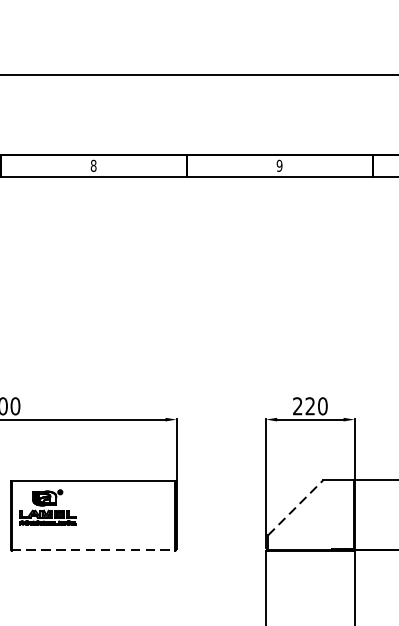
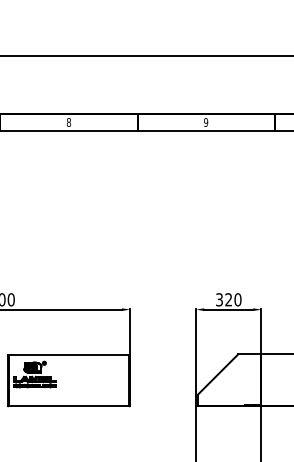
text: (297, 405) -> (219, 299), 220 -> 320
line: (295, 507) -> (217, 374), dashed -> solid
line: (93, 549) -> (68, 405), dashed -> solid

